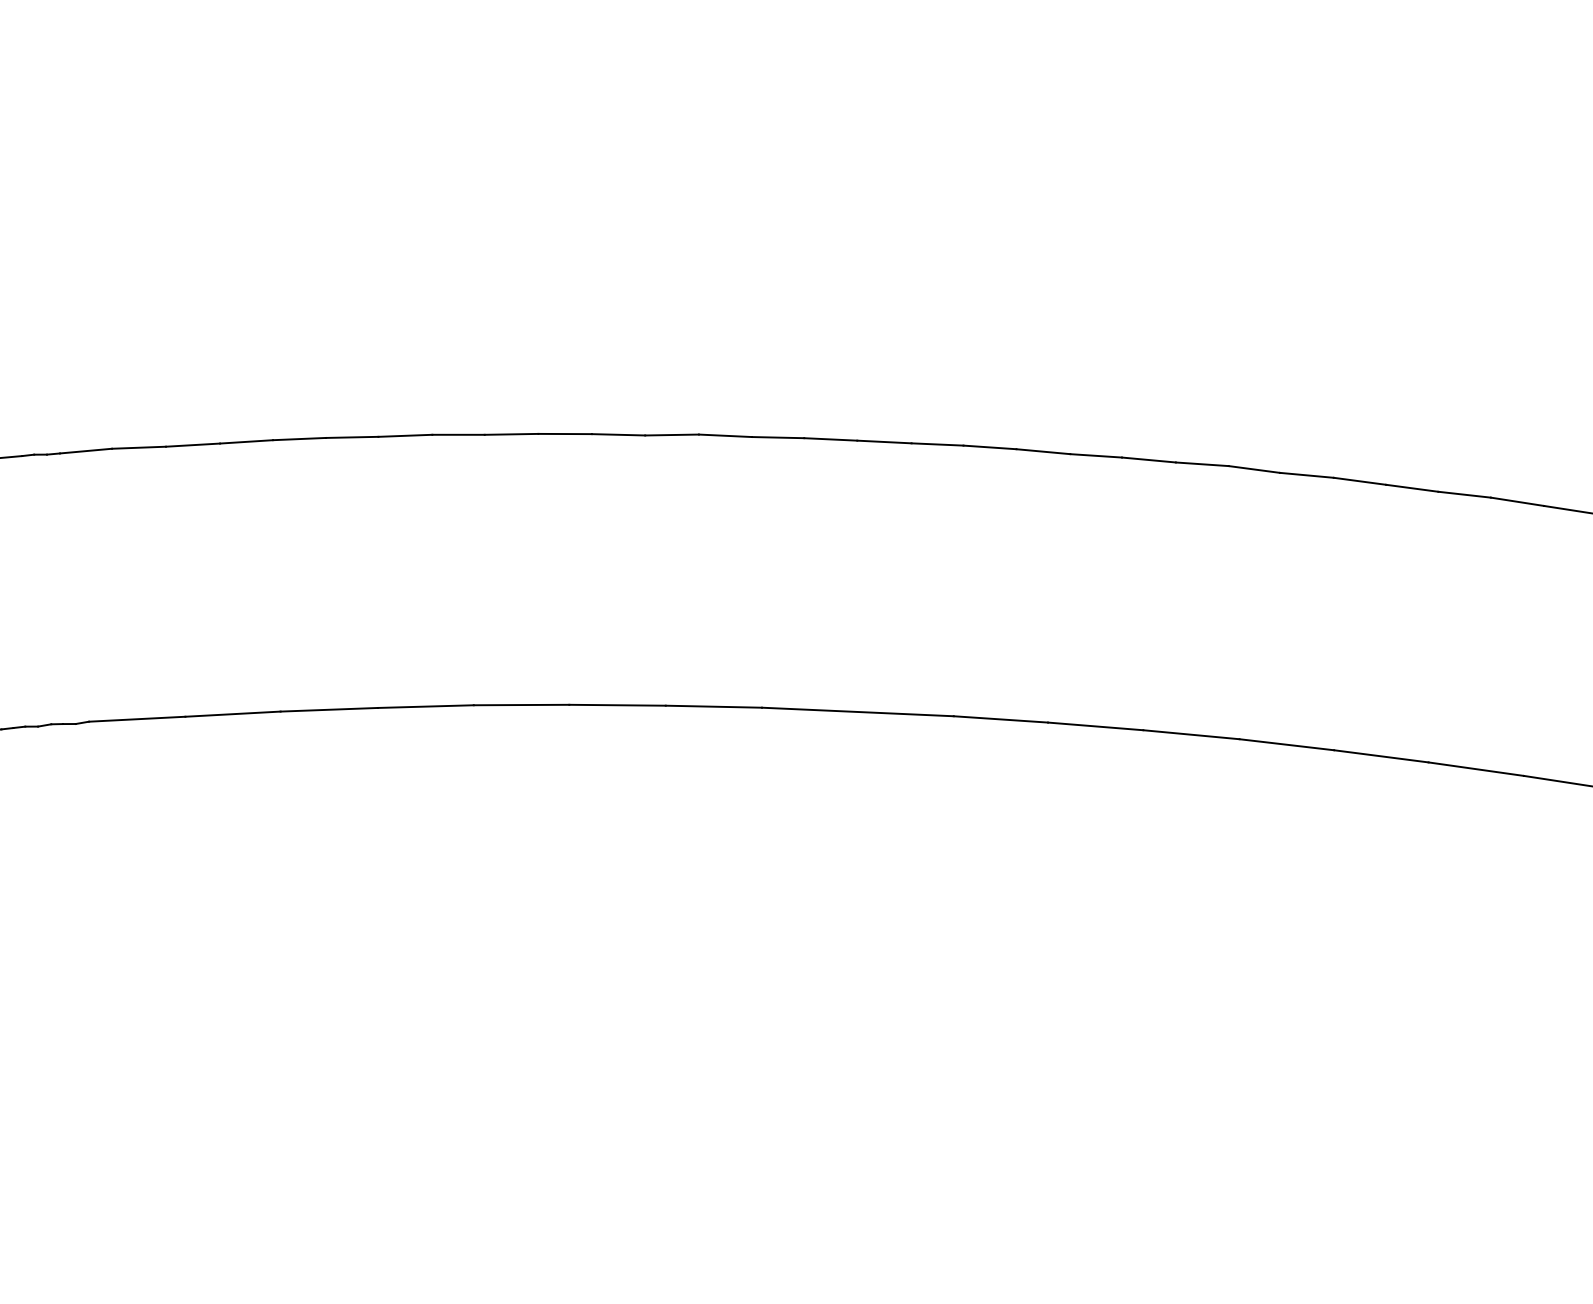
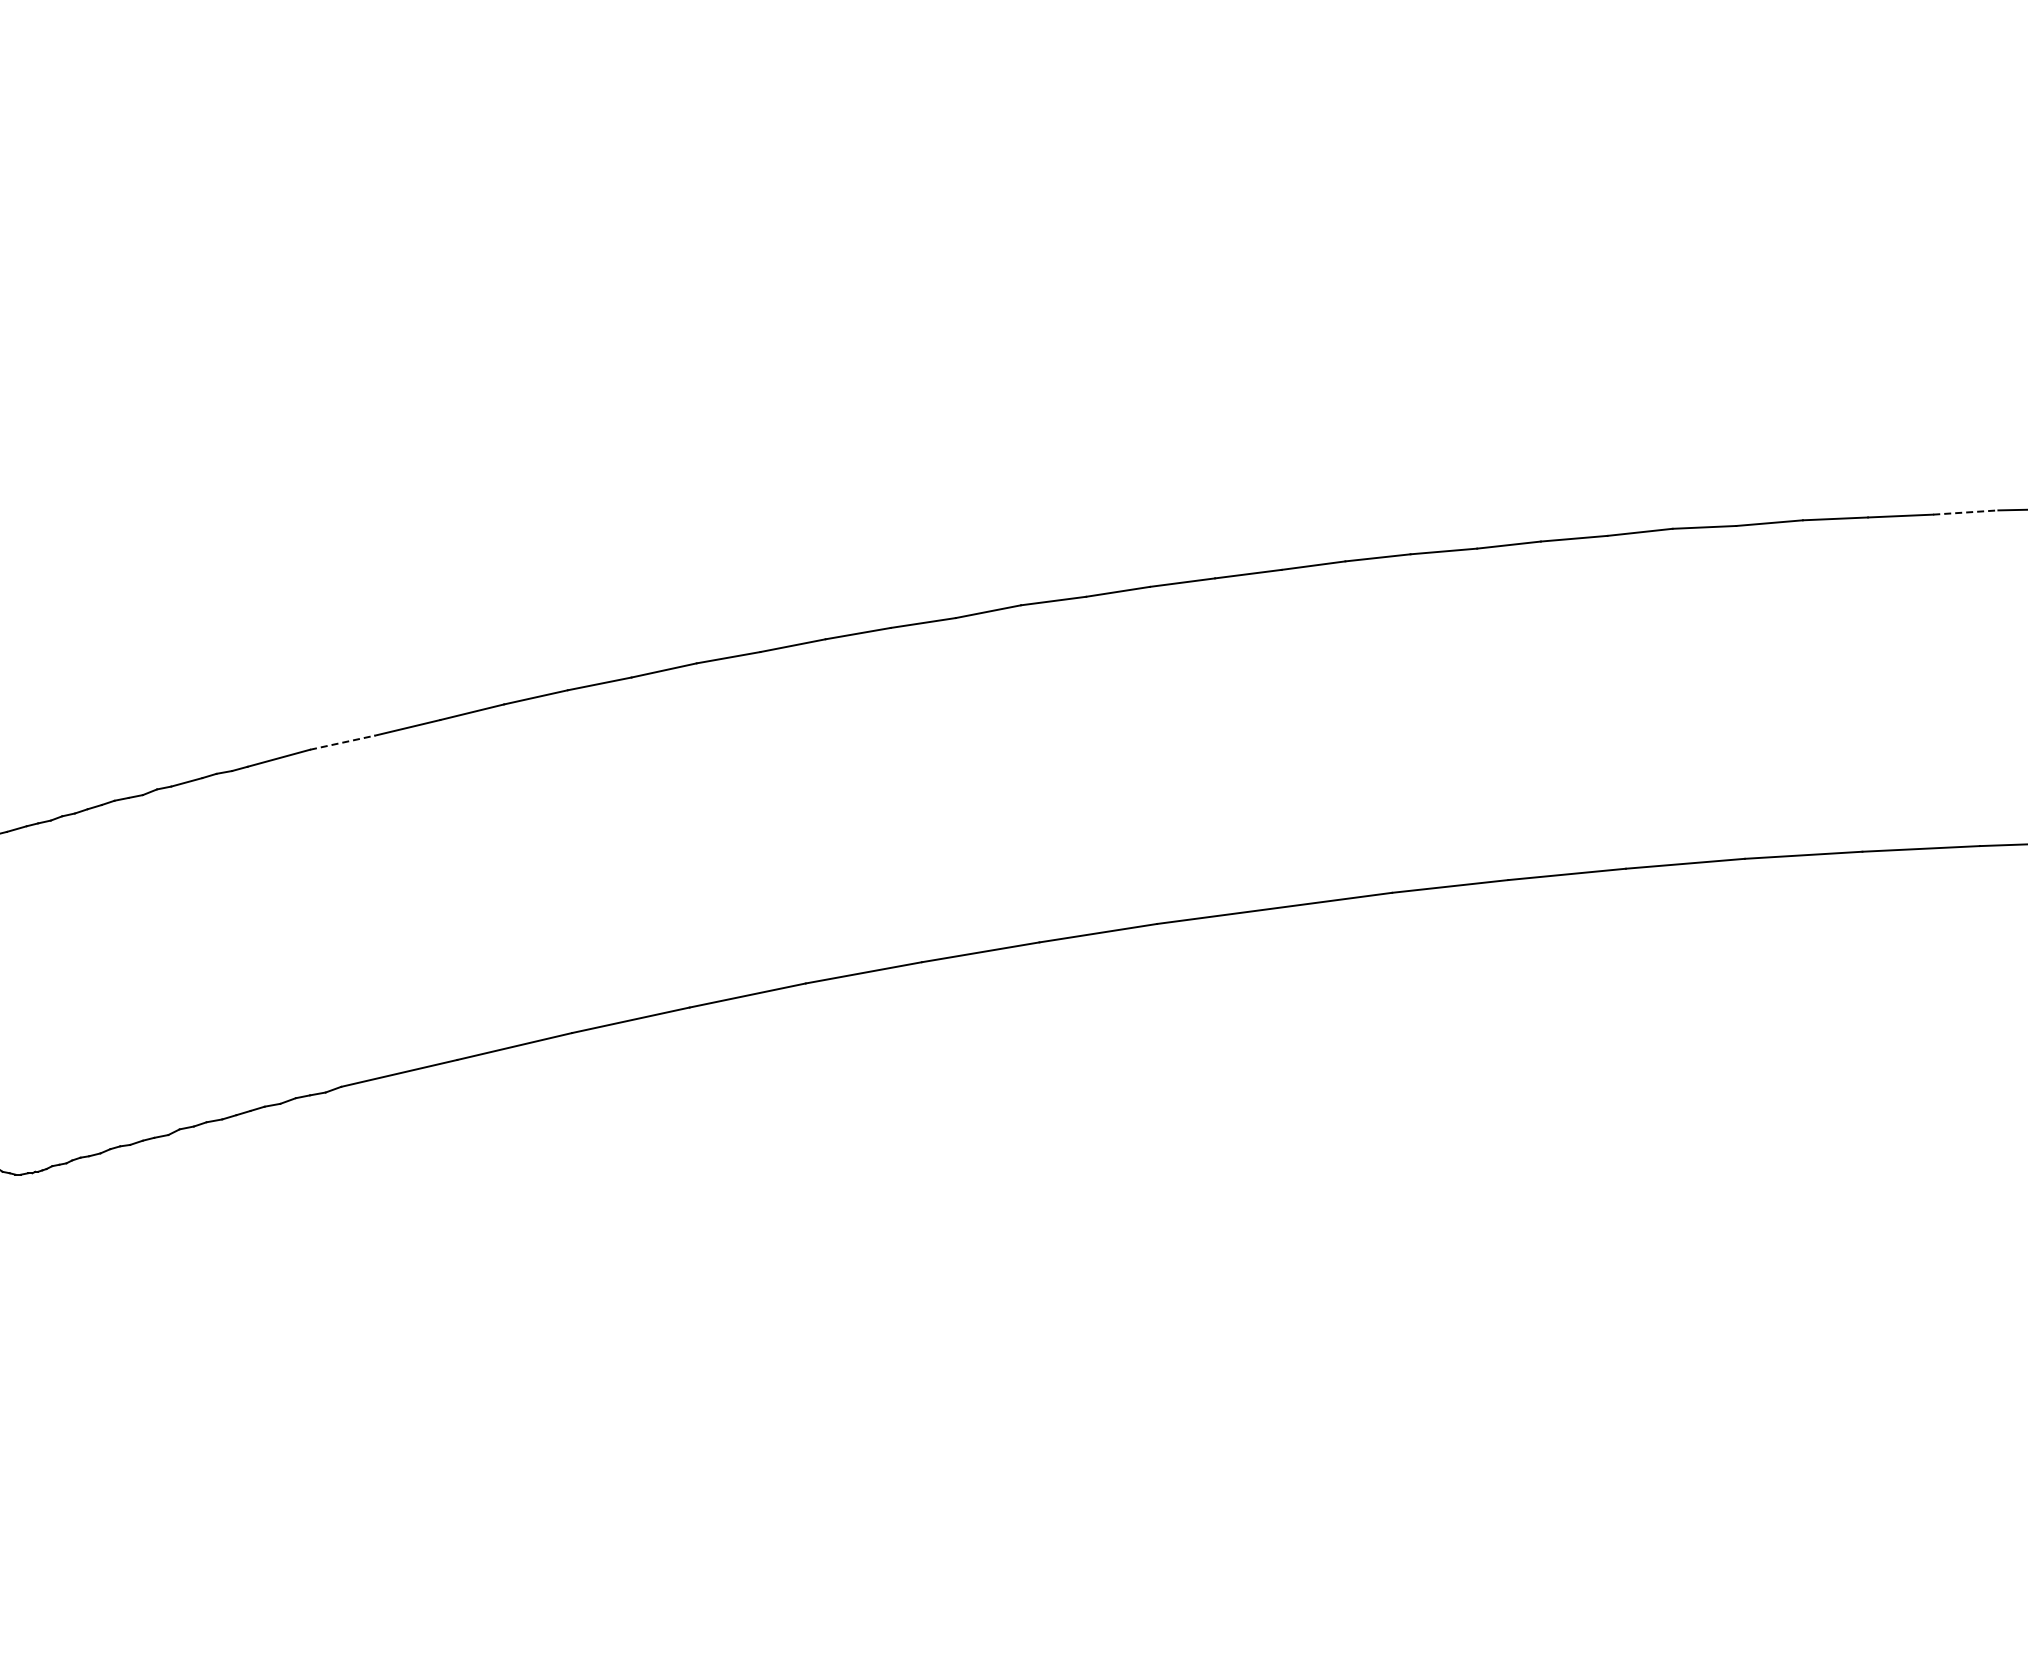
line: (139, 447) -> (343, 742), solid -> dashed
line: (1464, 494) -> (1965, 512), solid -> dashed

